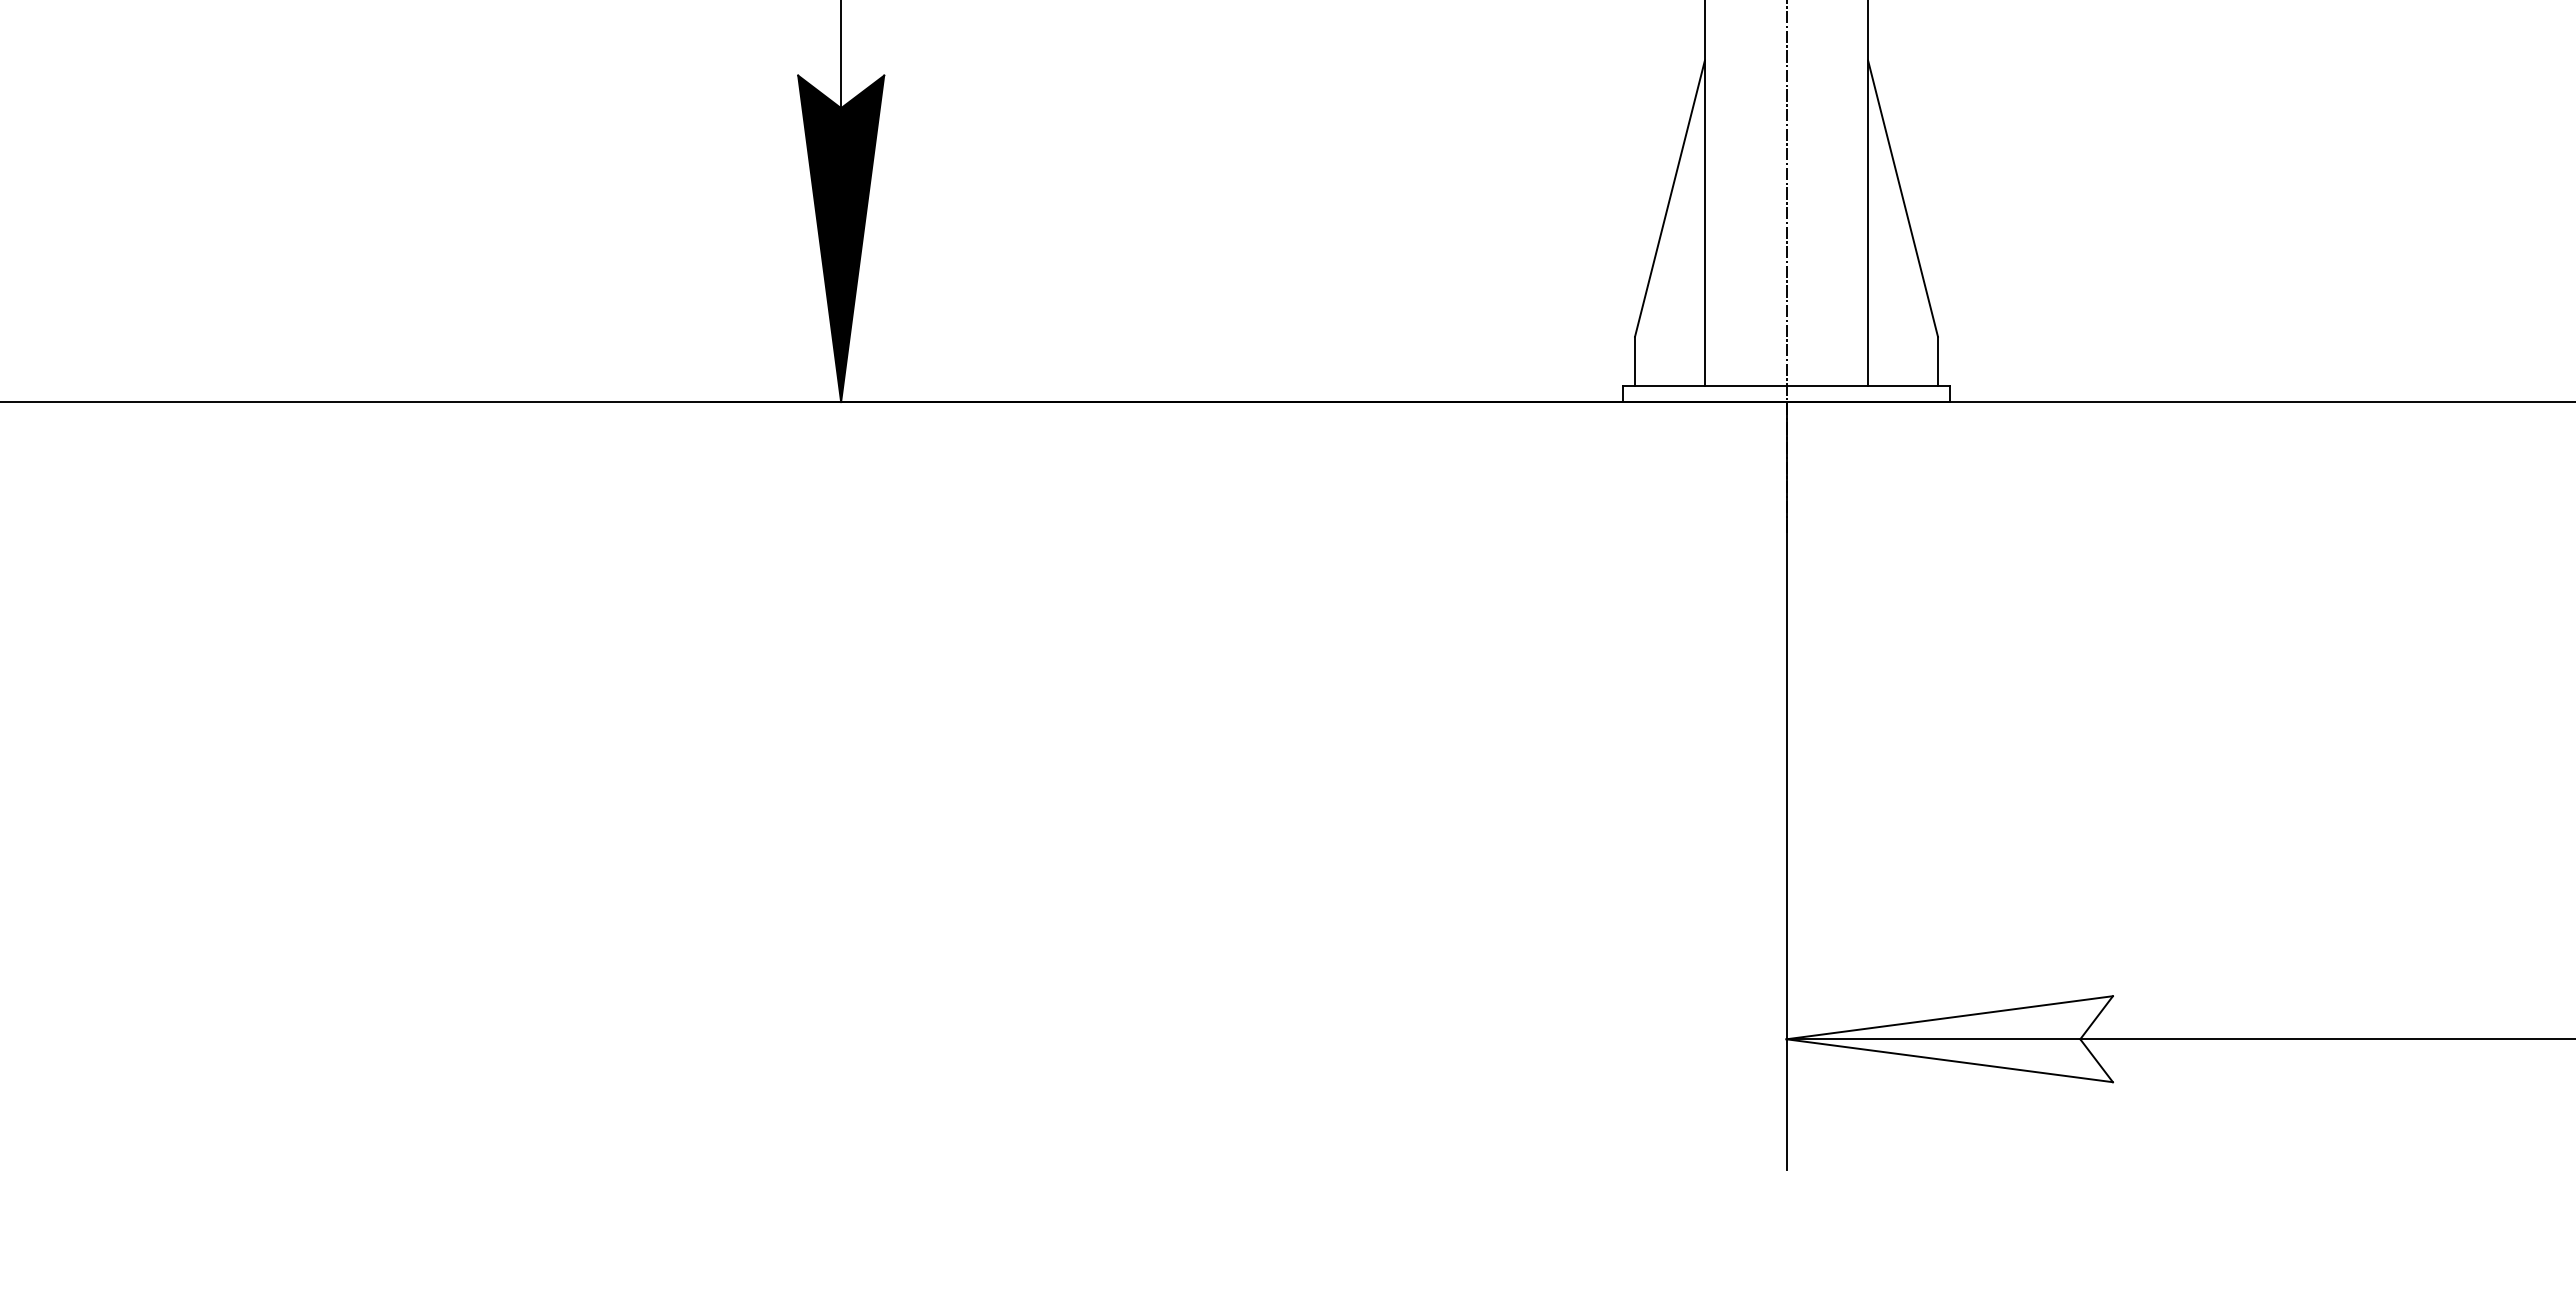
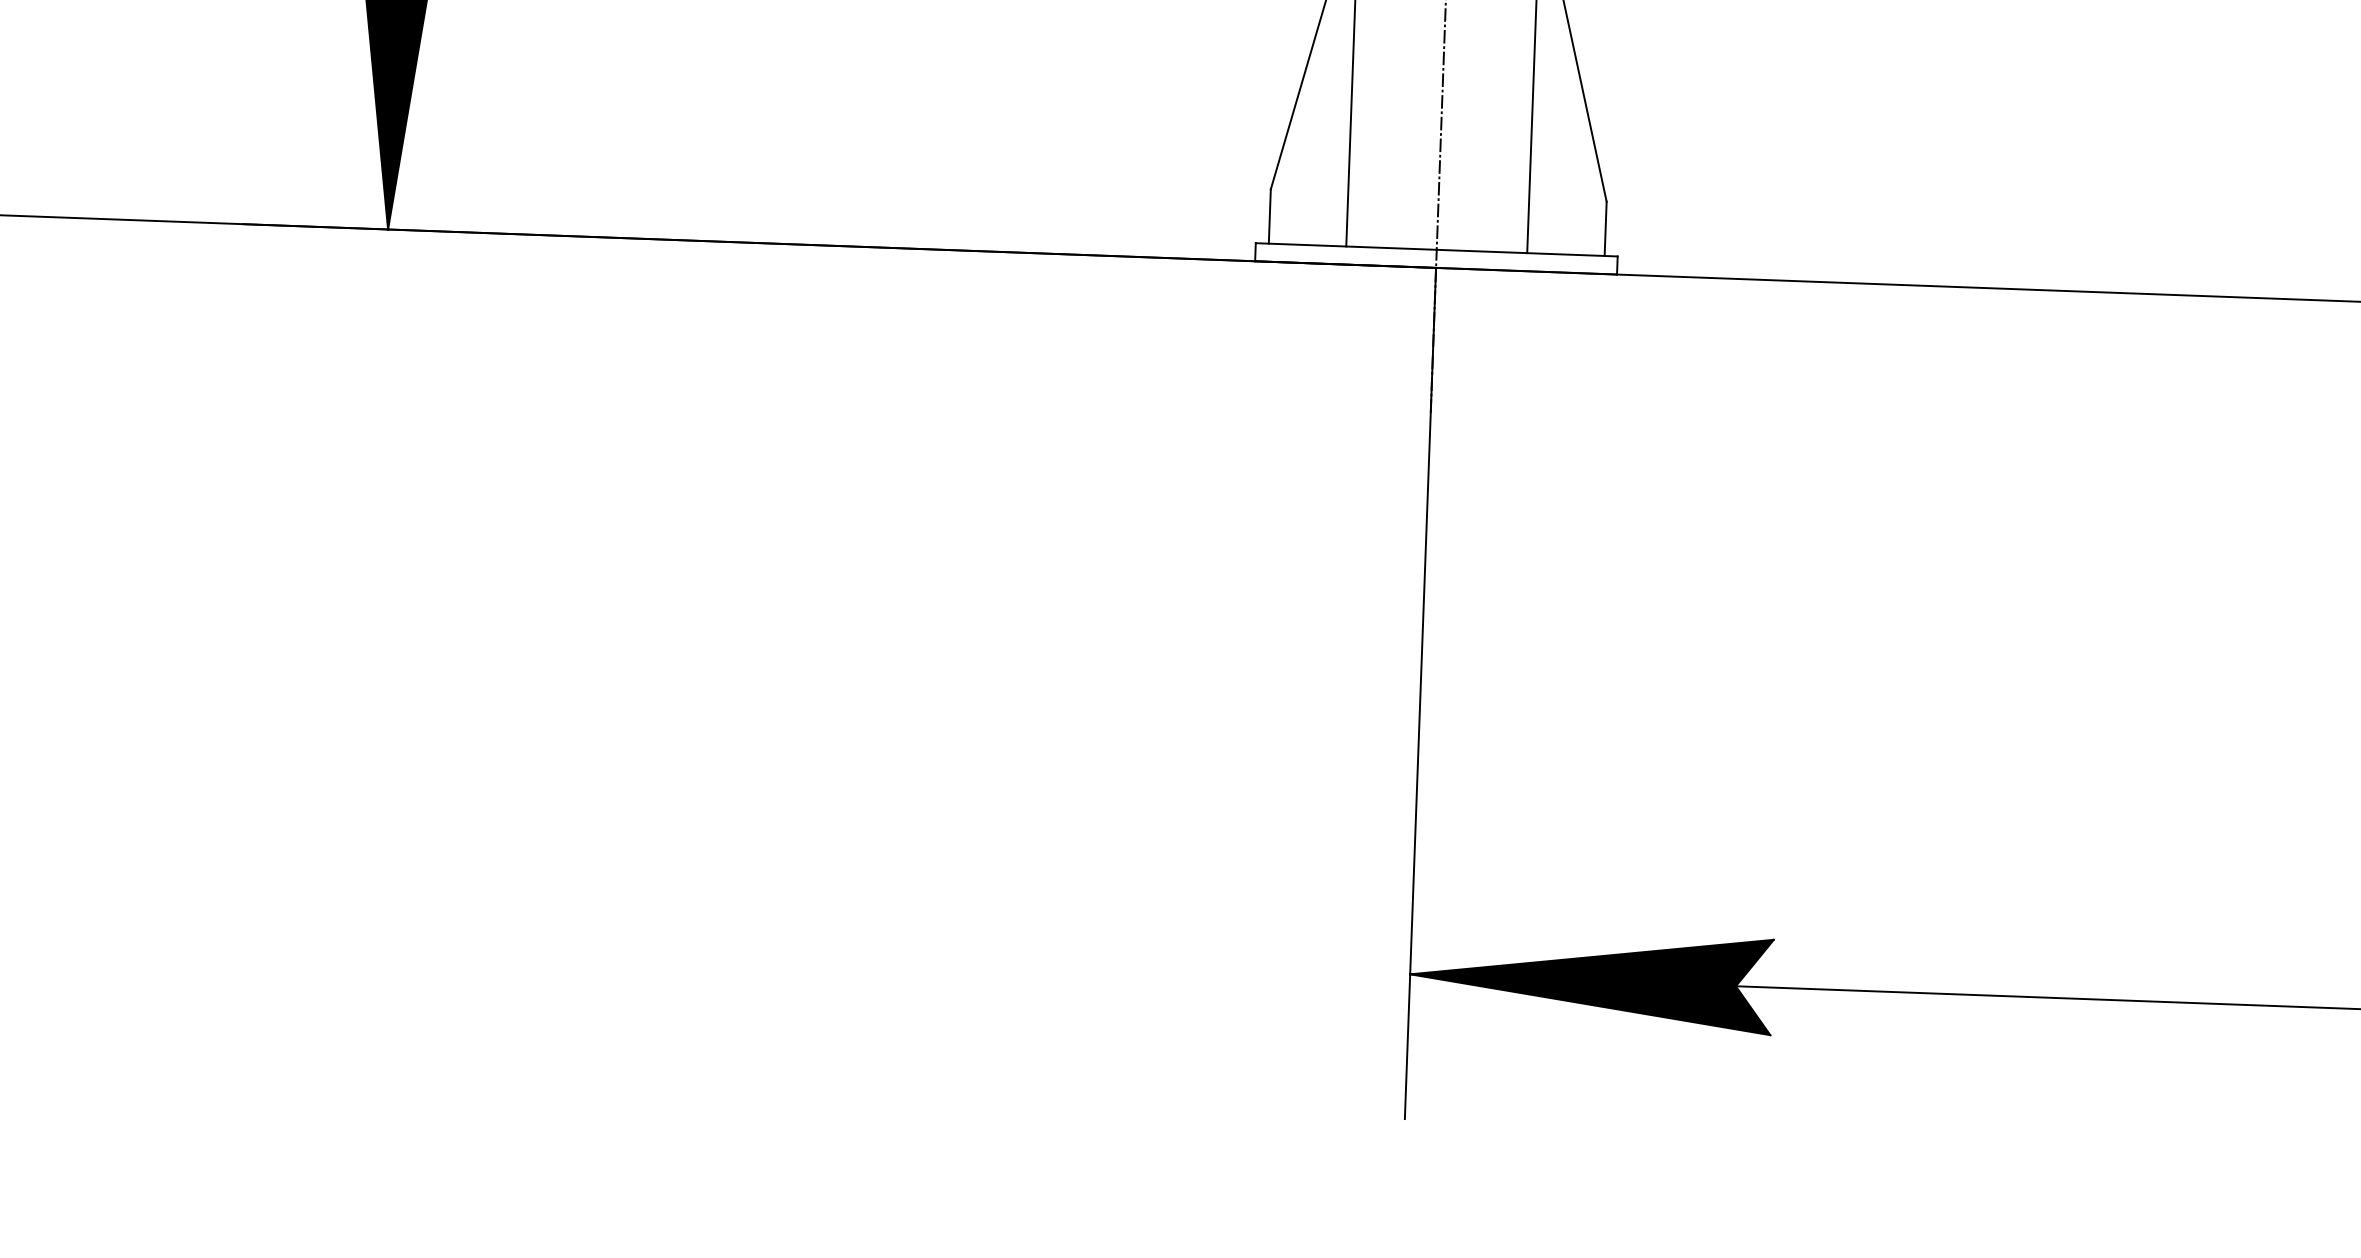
fill: (1949, 1039) -> (1590, 981), added

